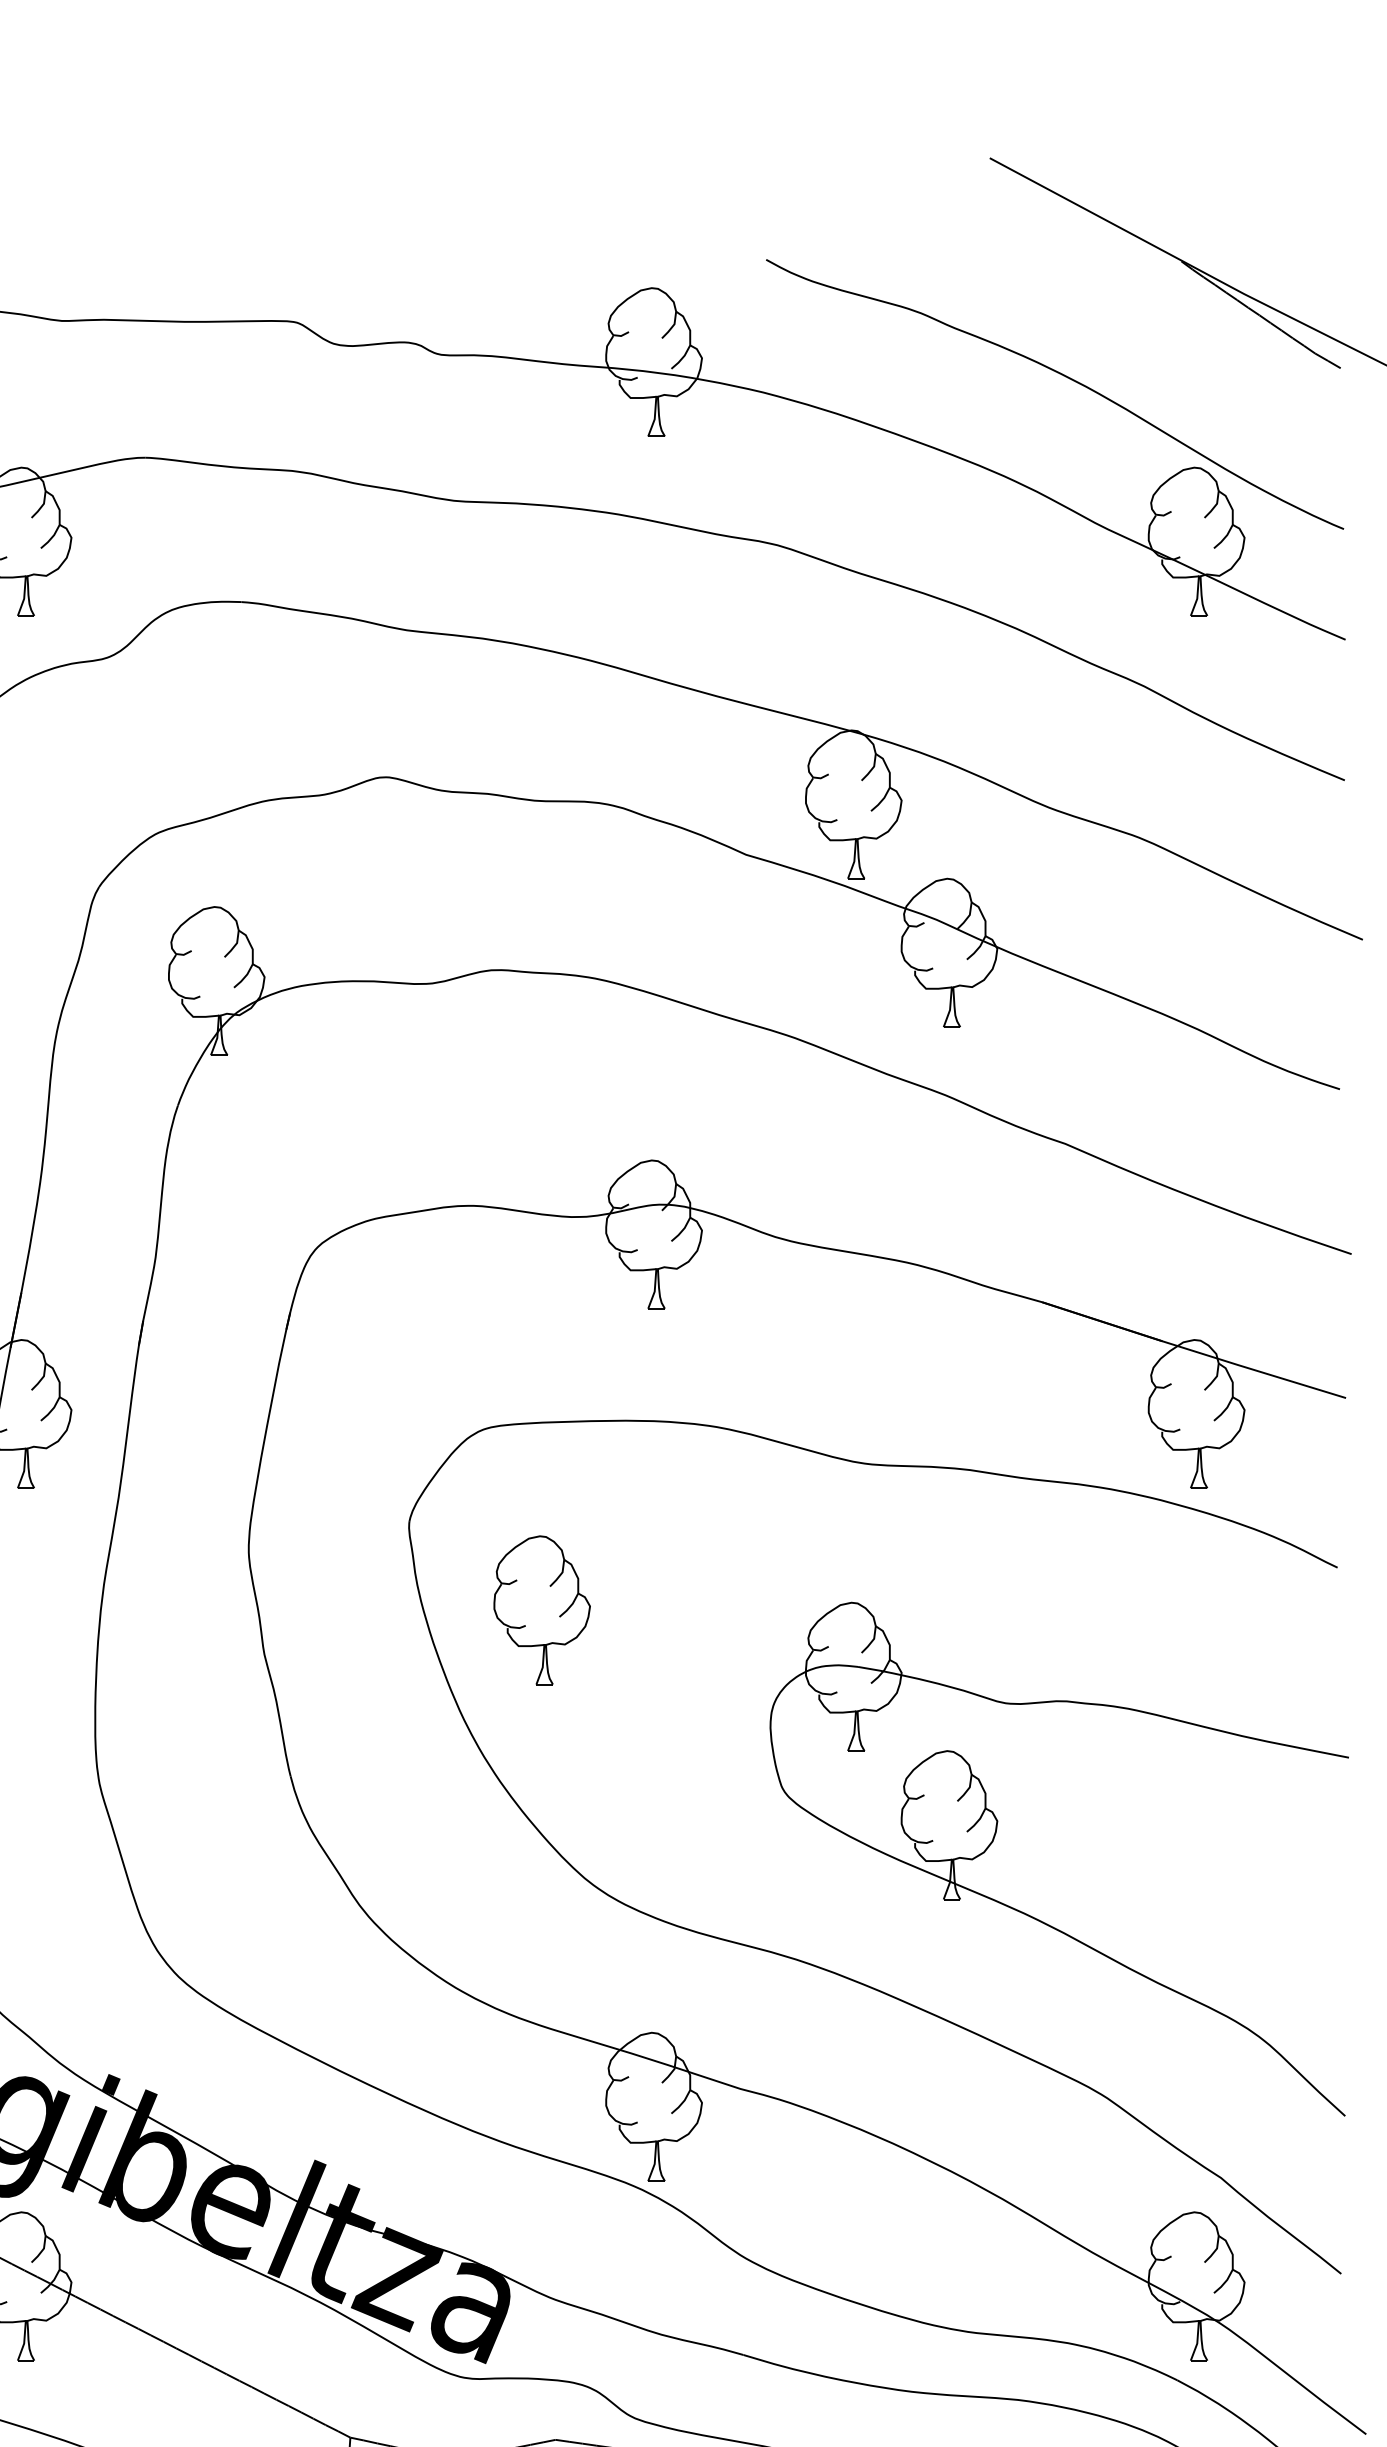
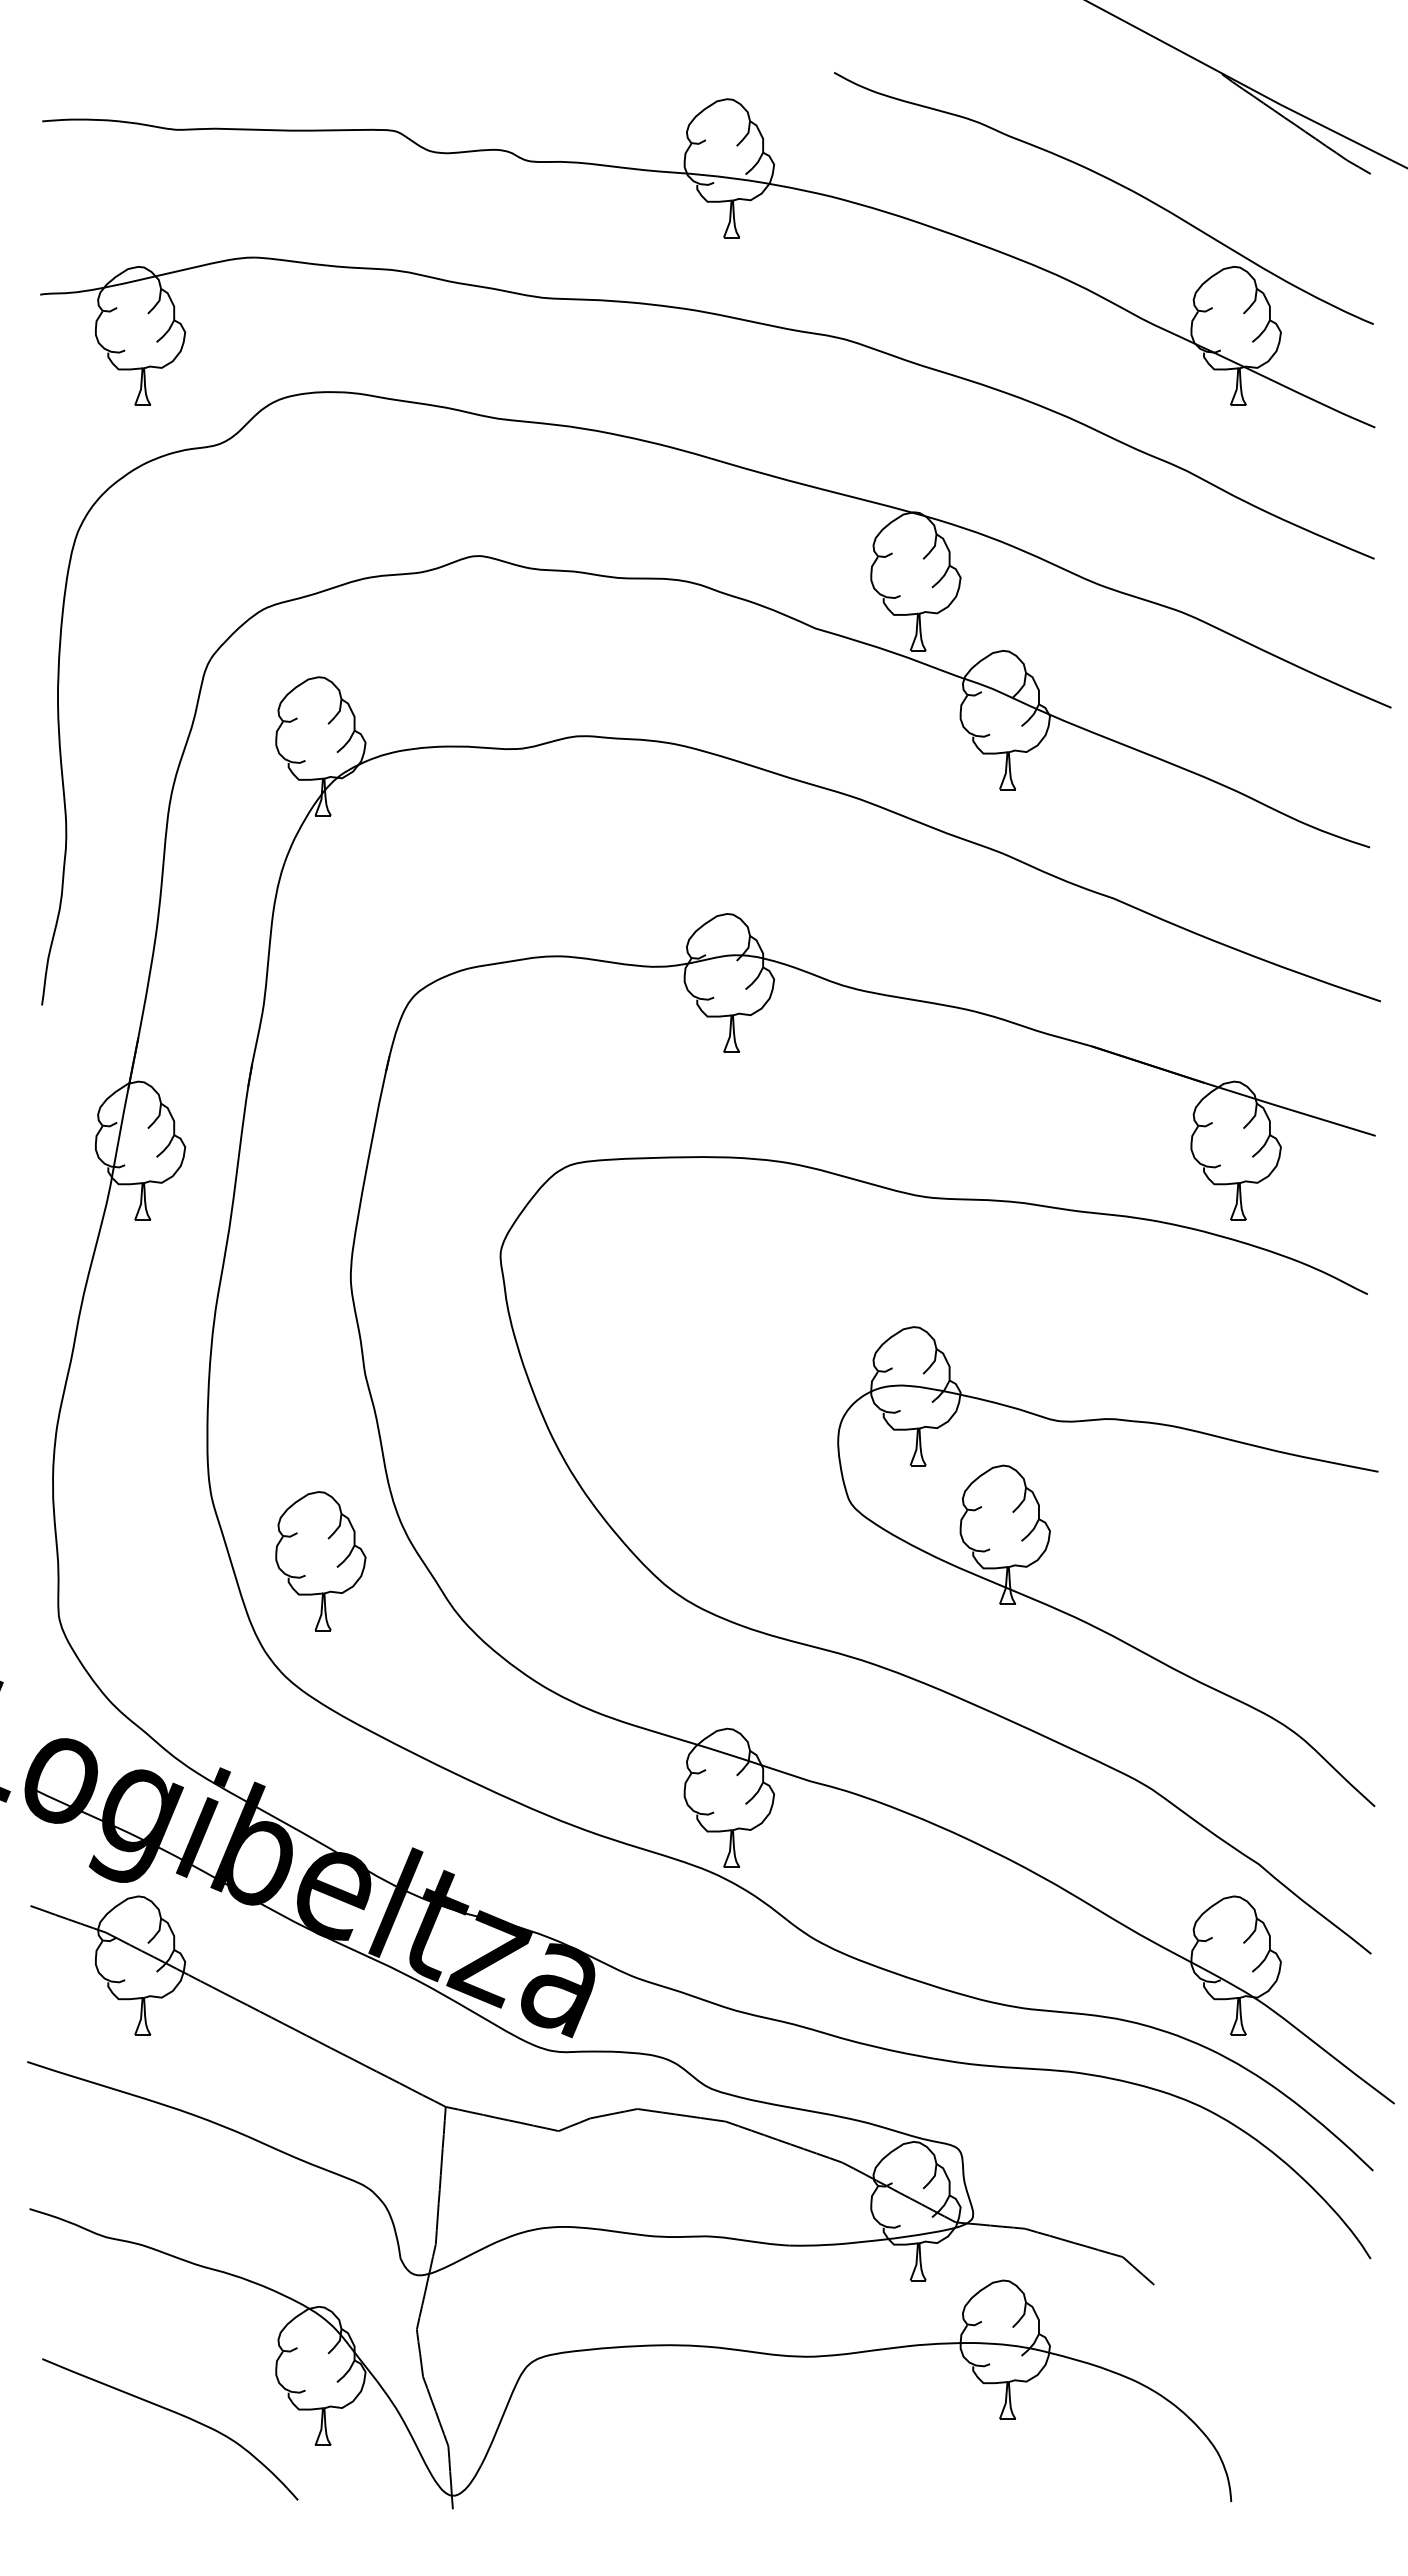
part: (541, 1610) -> (320, 1561), moved

